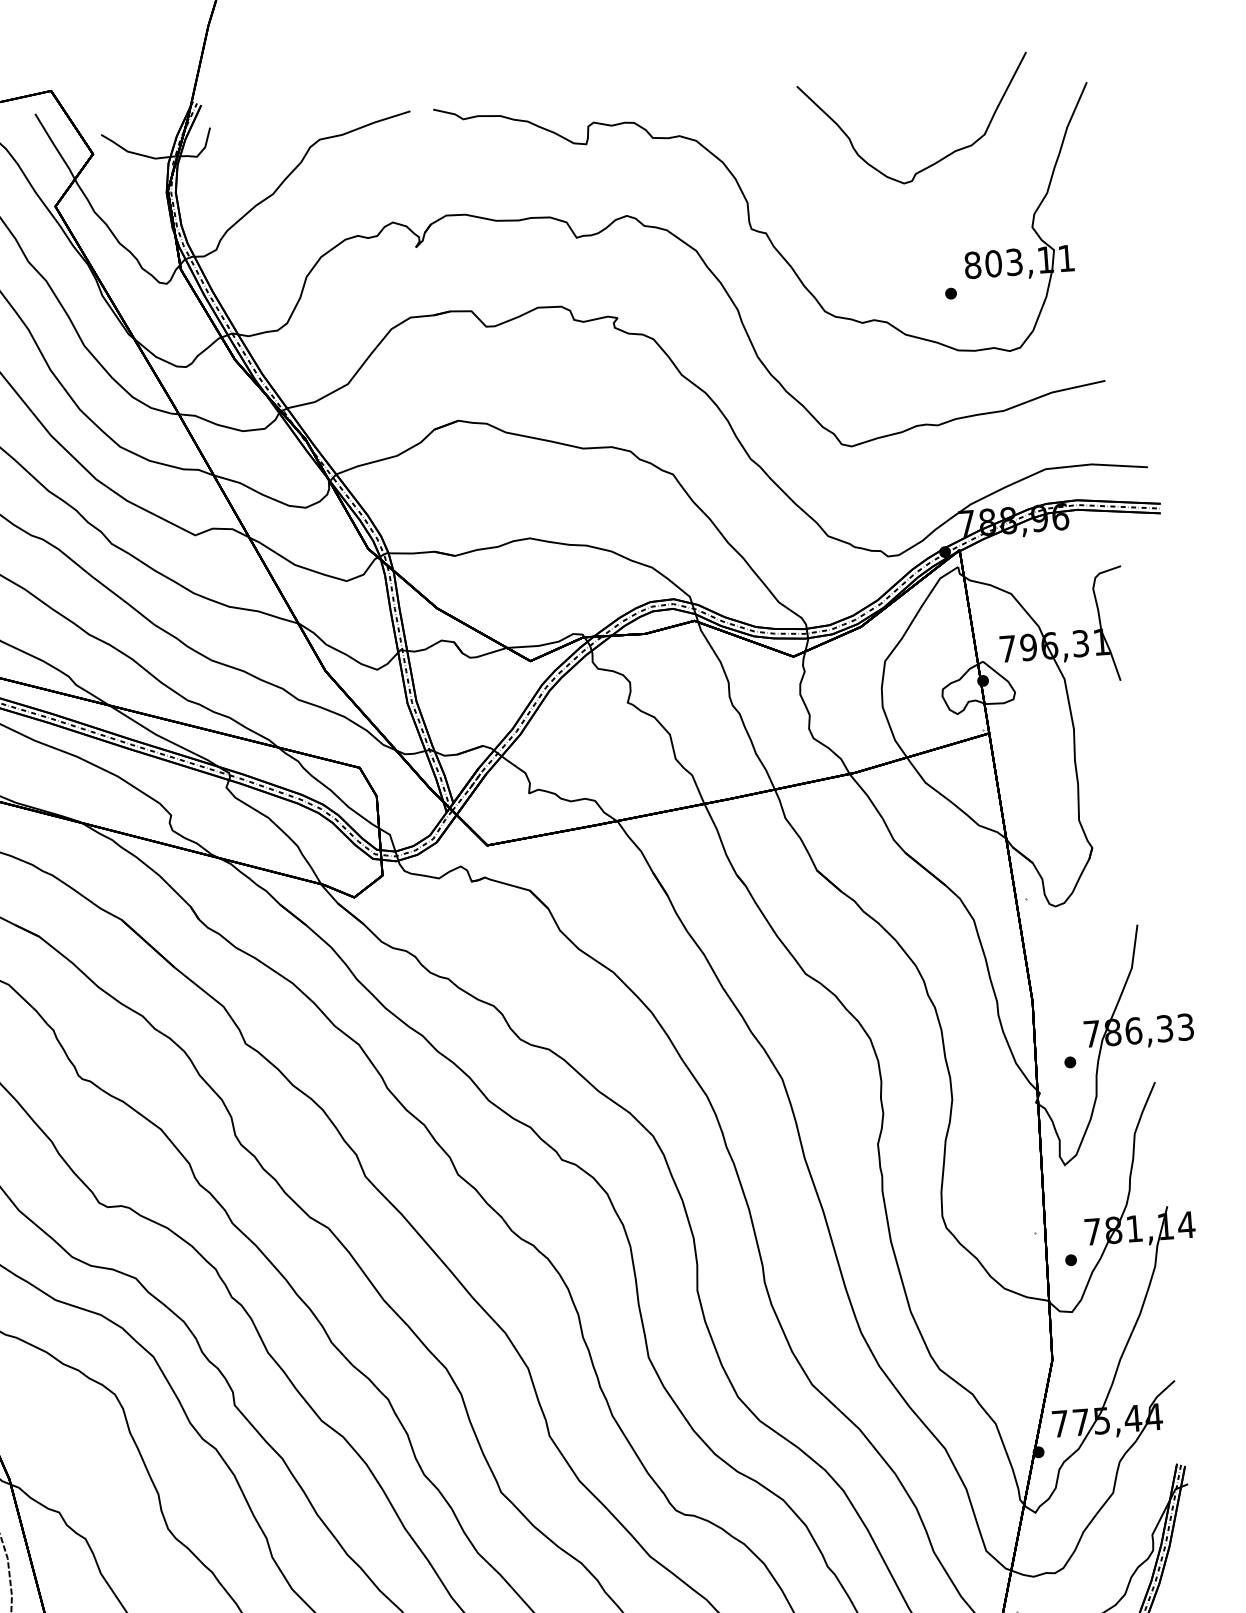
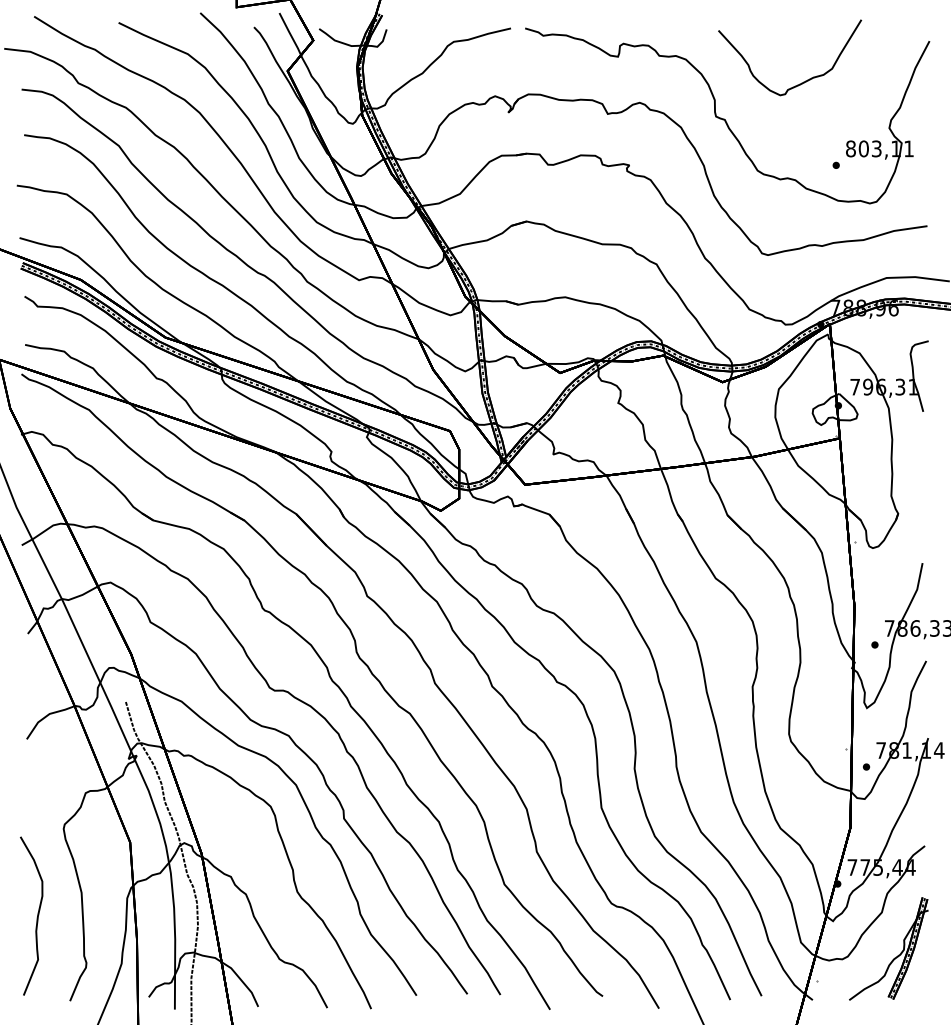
curve: (939, 158) -> (803, 81), moved

